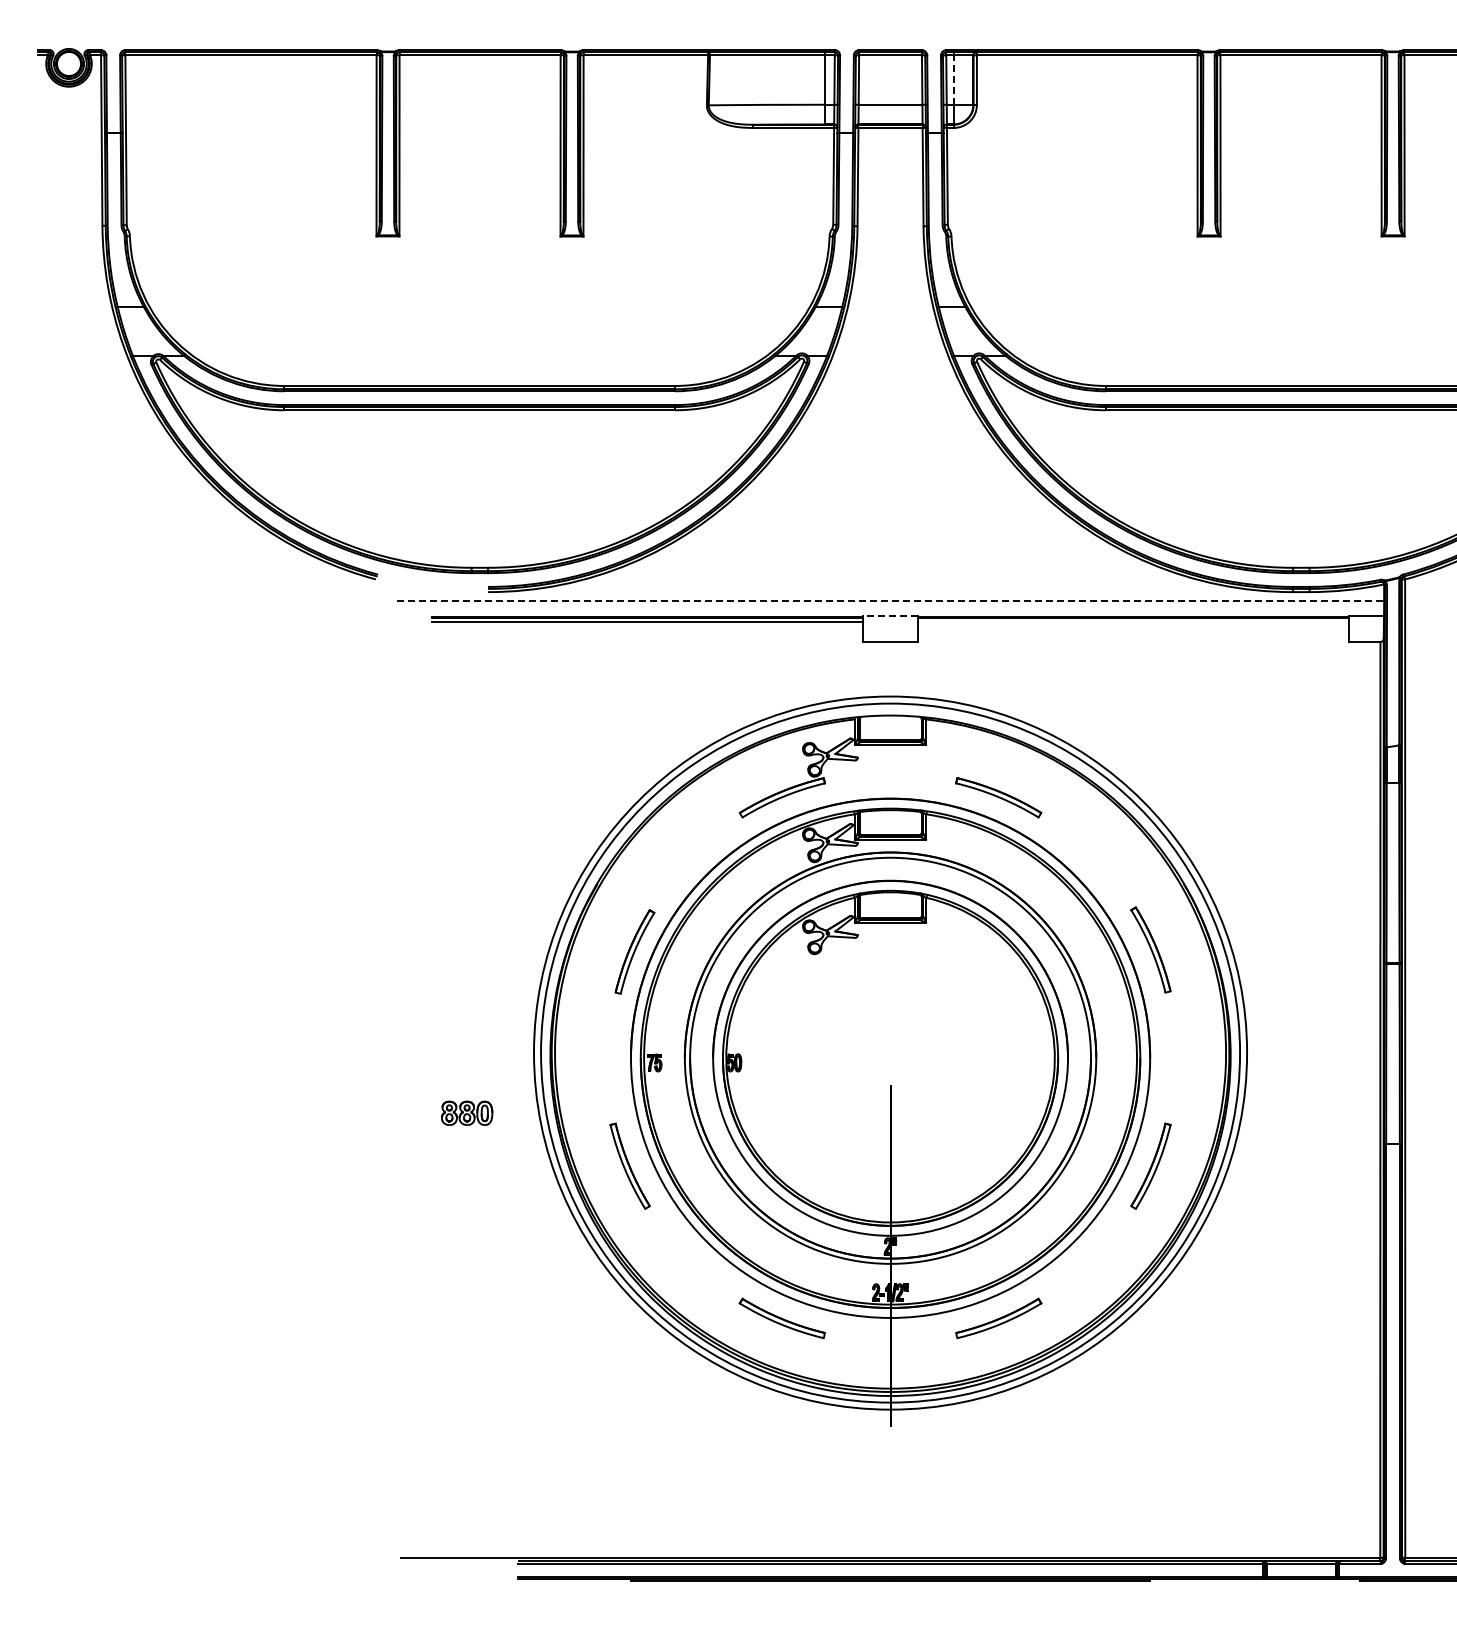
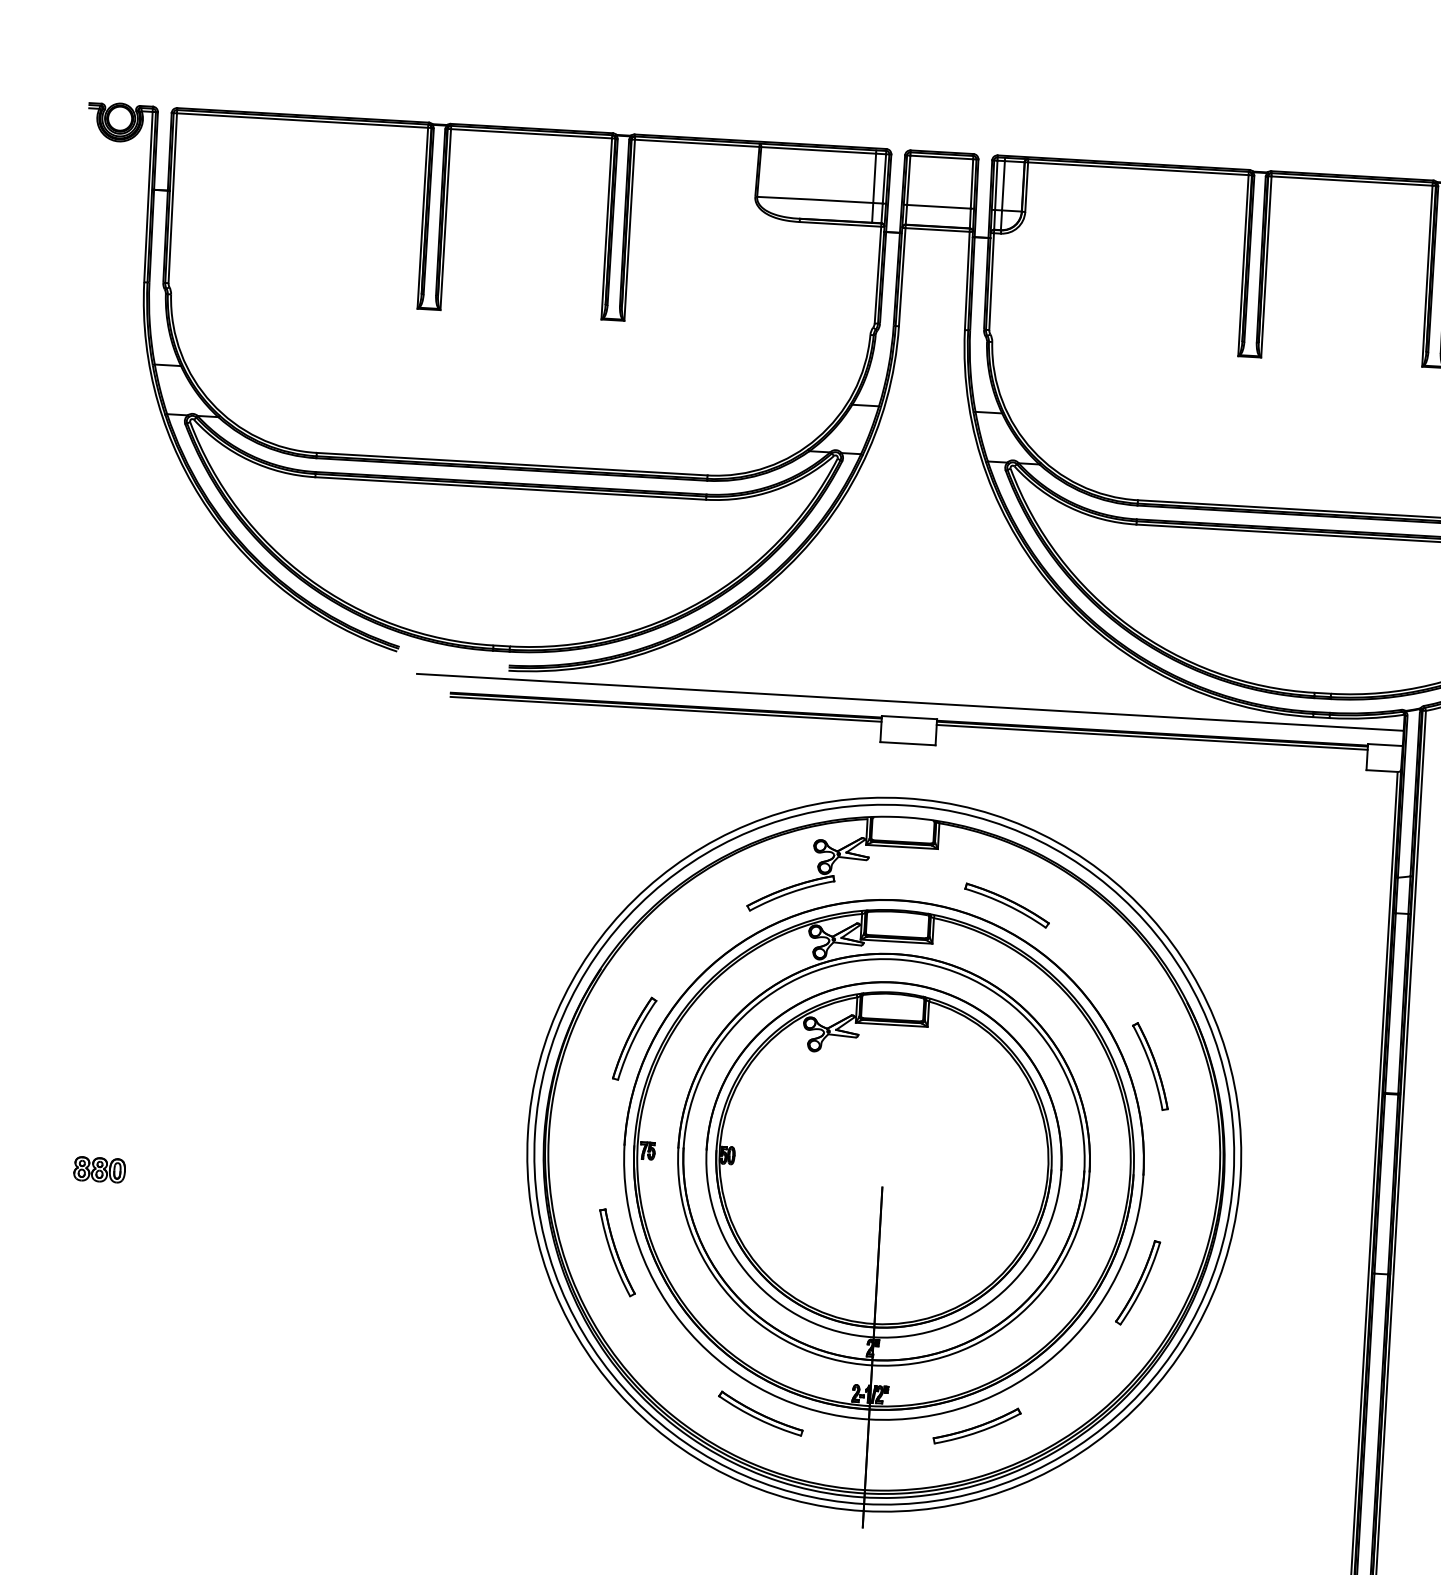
line: (953, 80) -> (1003, 186), dashed -> solid
line: (890, 600) -> (910, 702), dashed -> solid
line: (890, 615) -> (909, 717), dashed -> solid
line: (1133, 621) -> (1151, 737), added
part: (467, 1112) -> (100, 1169), moved

